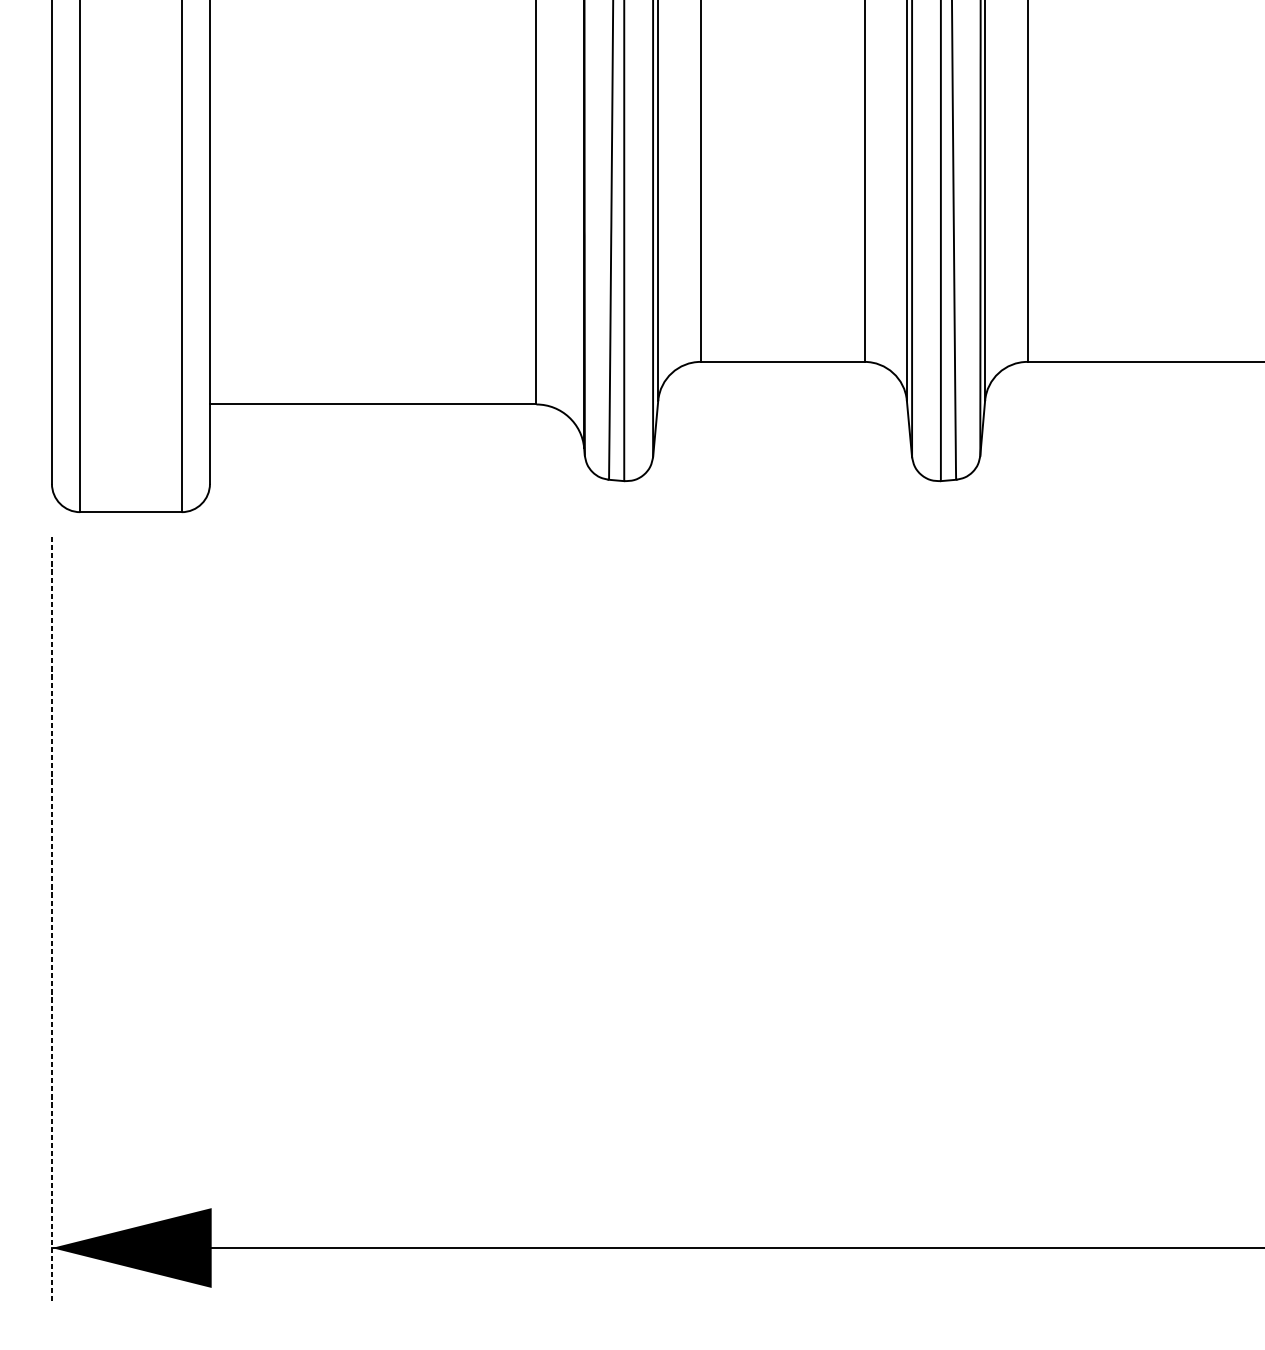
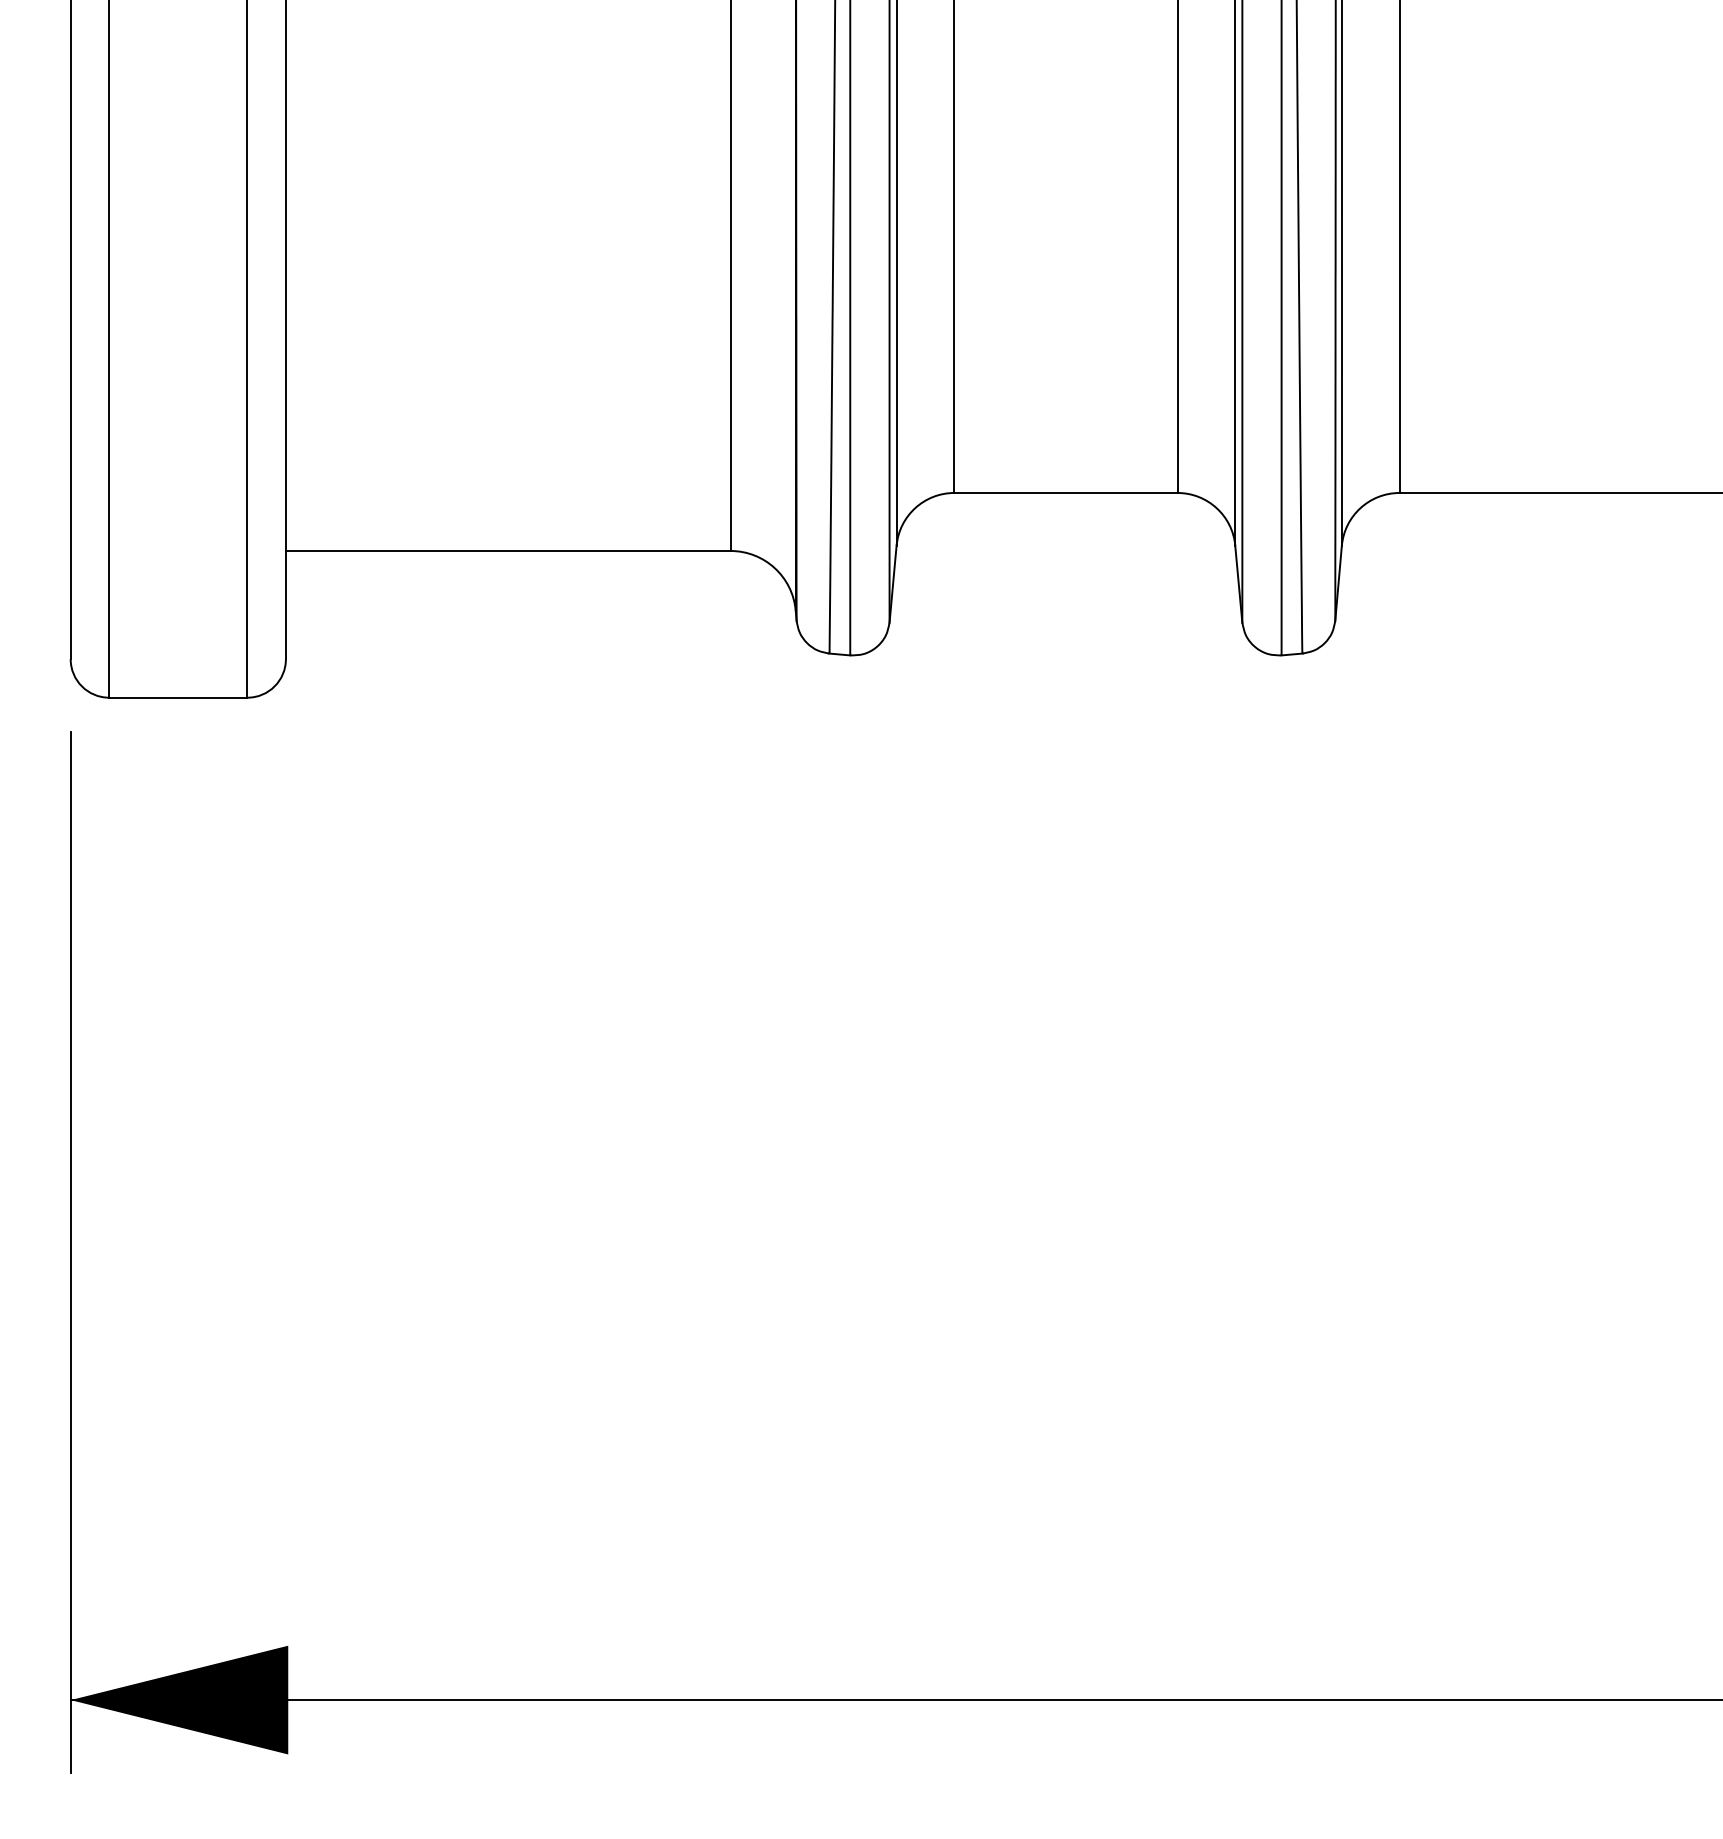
line: (51, 919) -> (70, 1252), dashed -> solid

